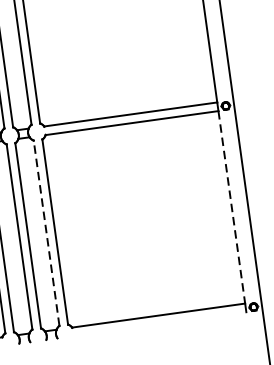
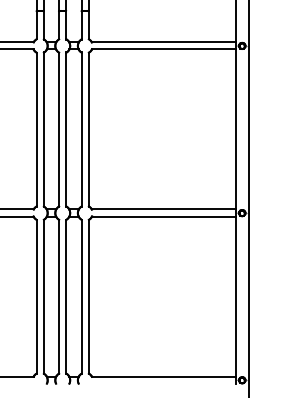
line: (231, 207) -> (235, 296), dashed -> solid
line: (46, 232) -> (81, 296), dashed -> solid

